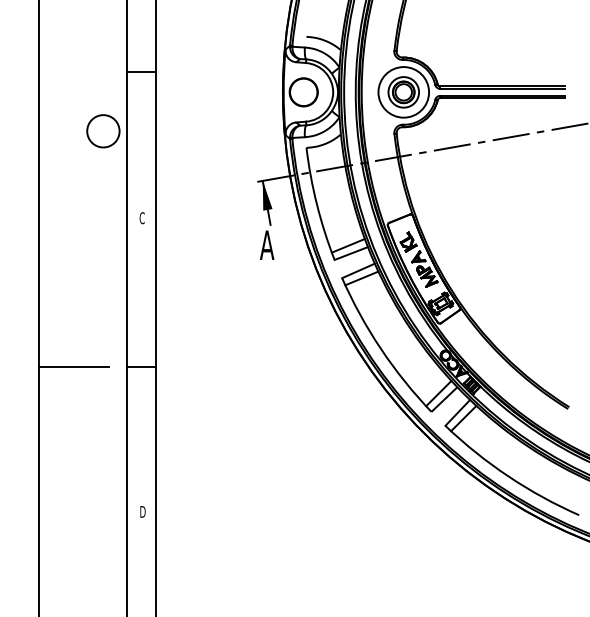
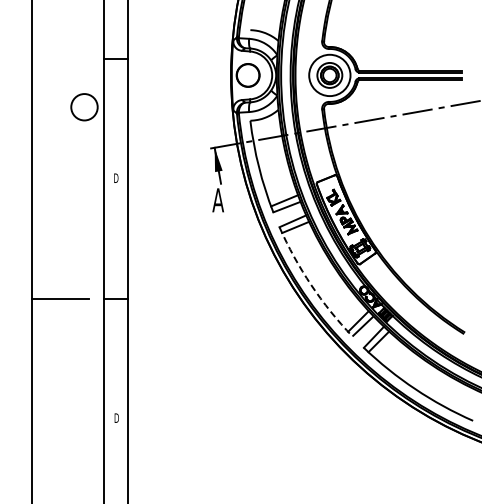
text: (142, 218) -> (116, 178), C -> D
arc: (381, 349) -> (311, 285), solid -> dashed

